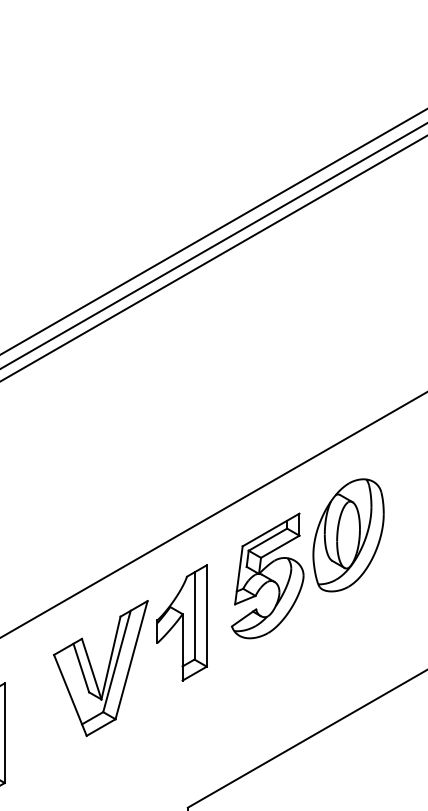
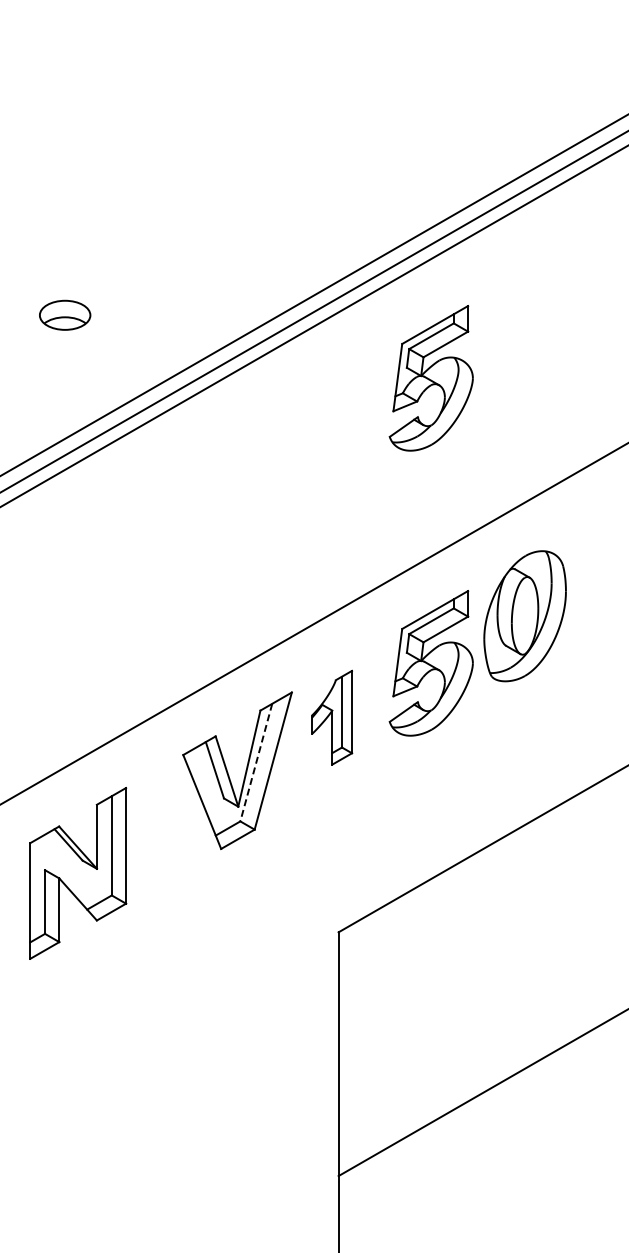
part: (267, 330) -> (430, 378), added
part: (181, 622) -> (331, 717), size x0.7
line: (117, 661) -> (256, 762), solid -> dashed

